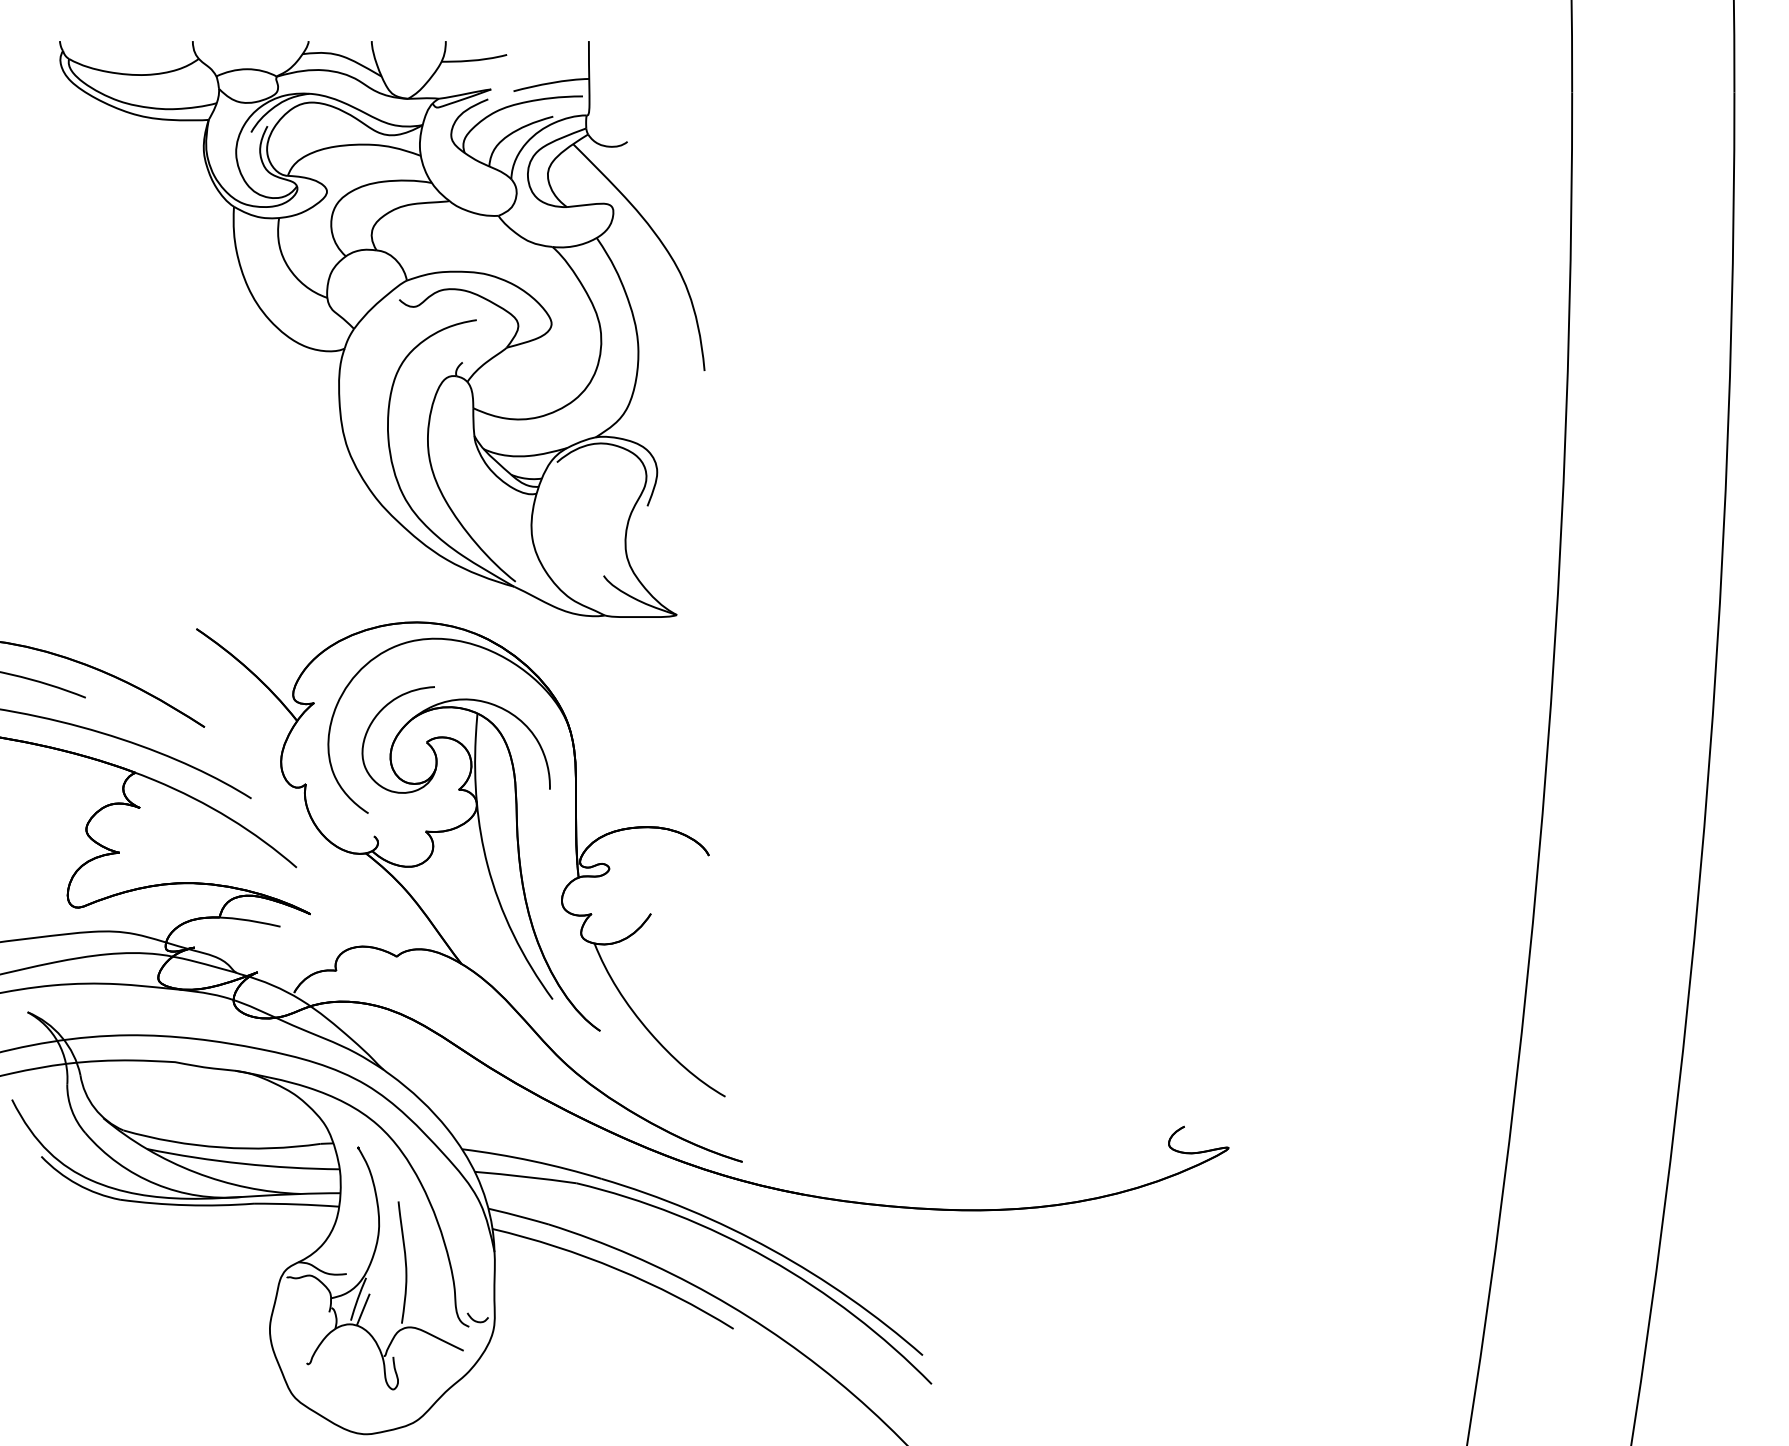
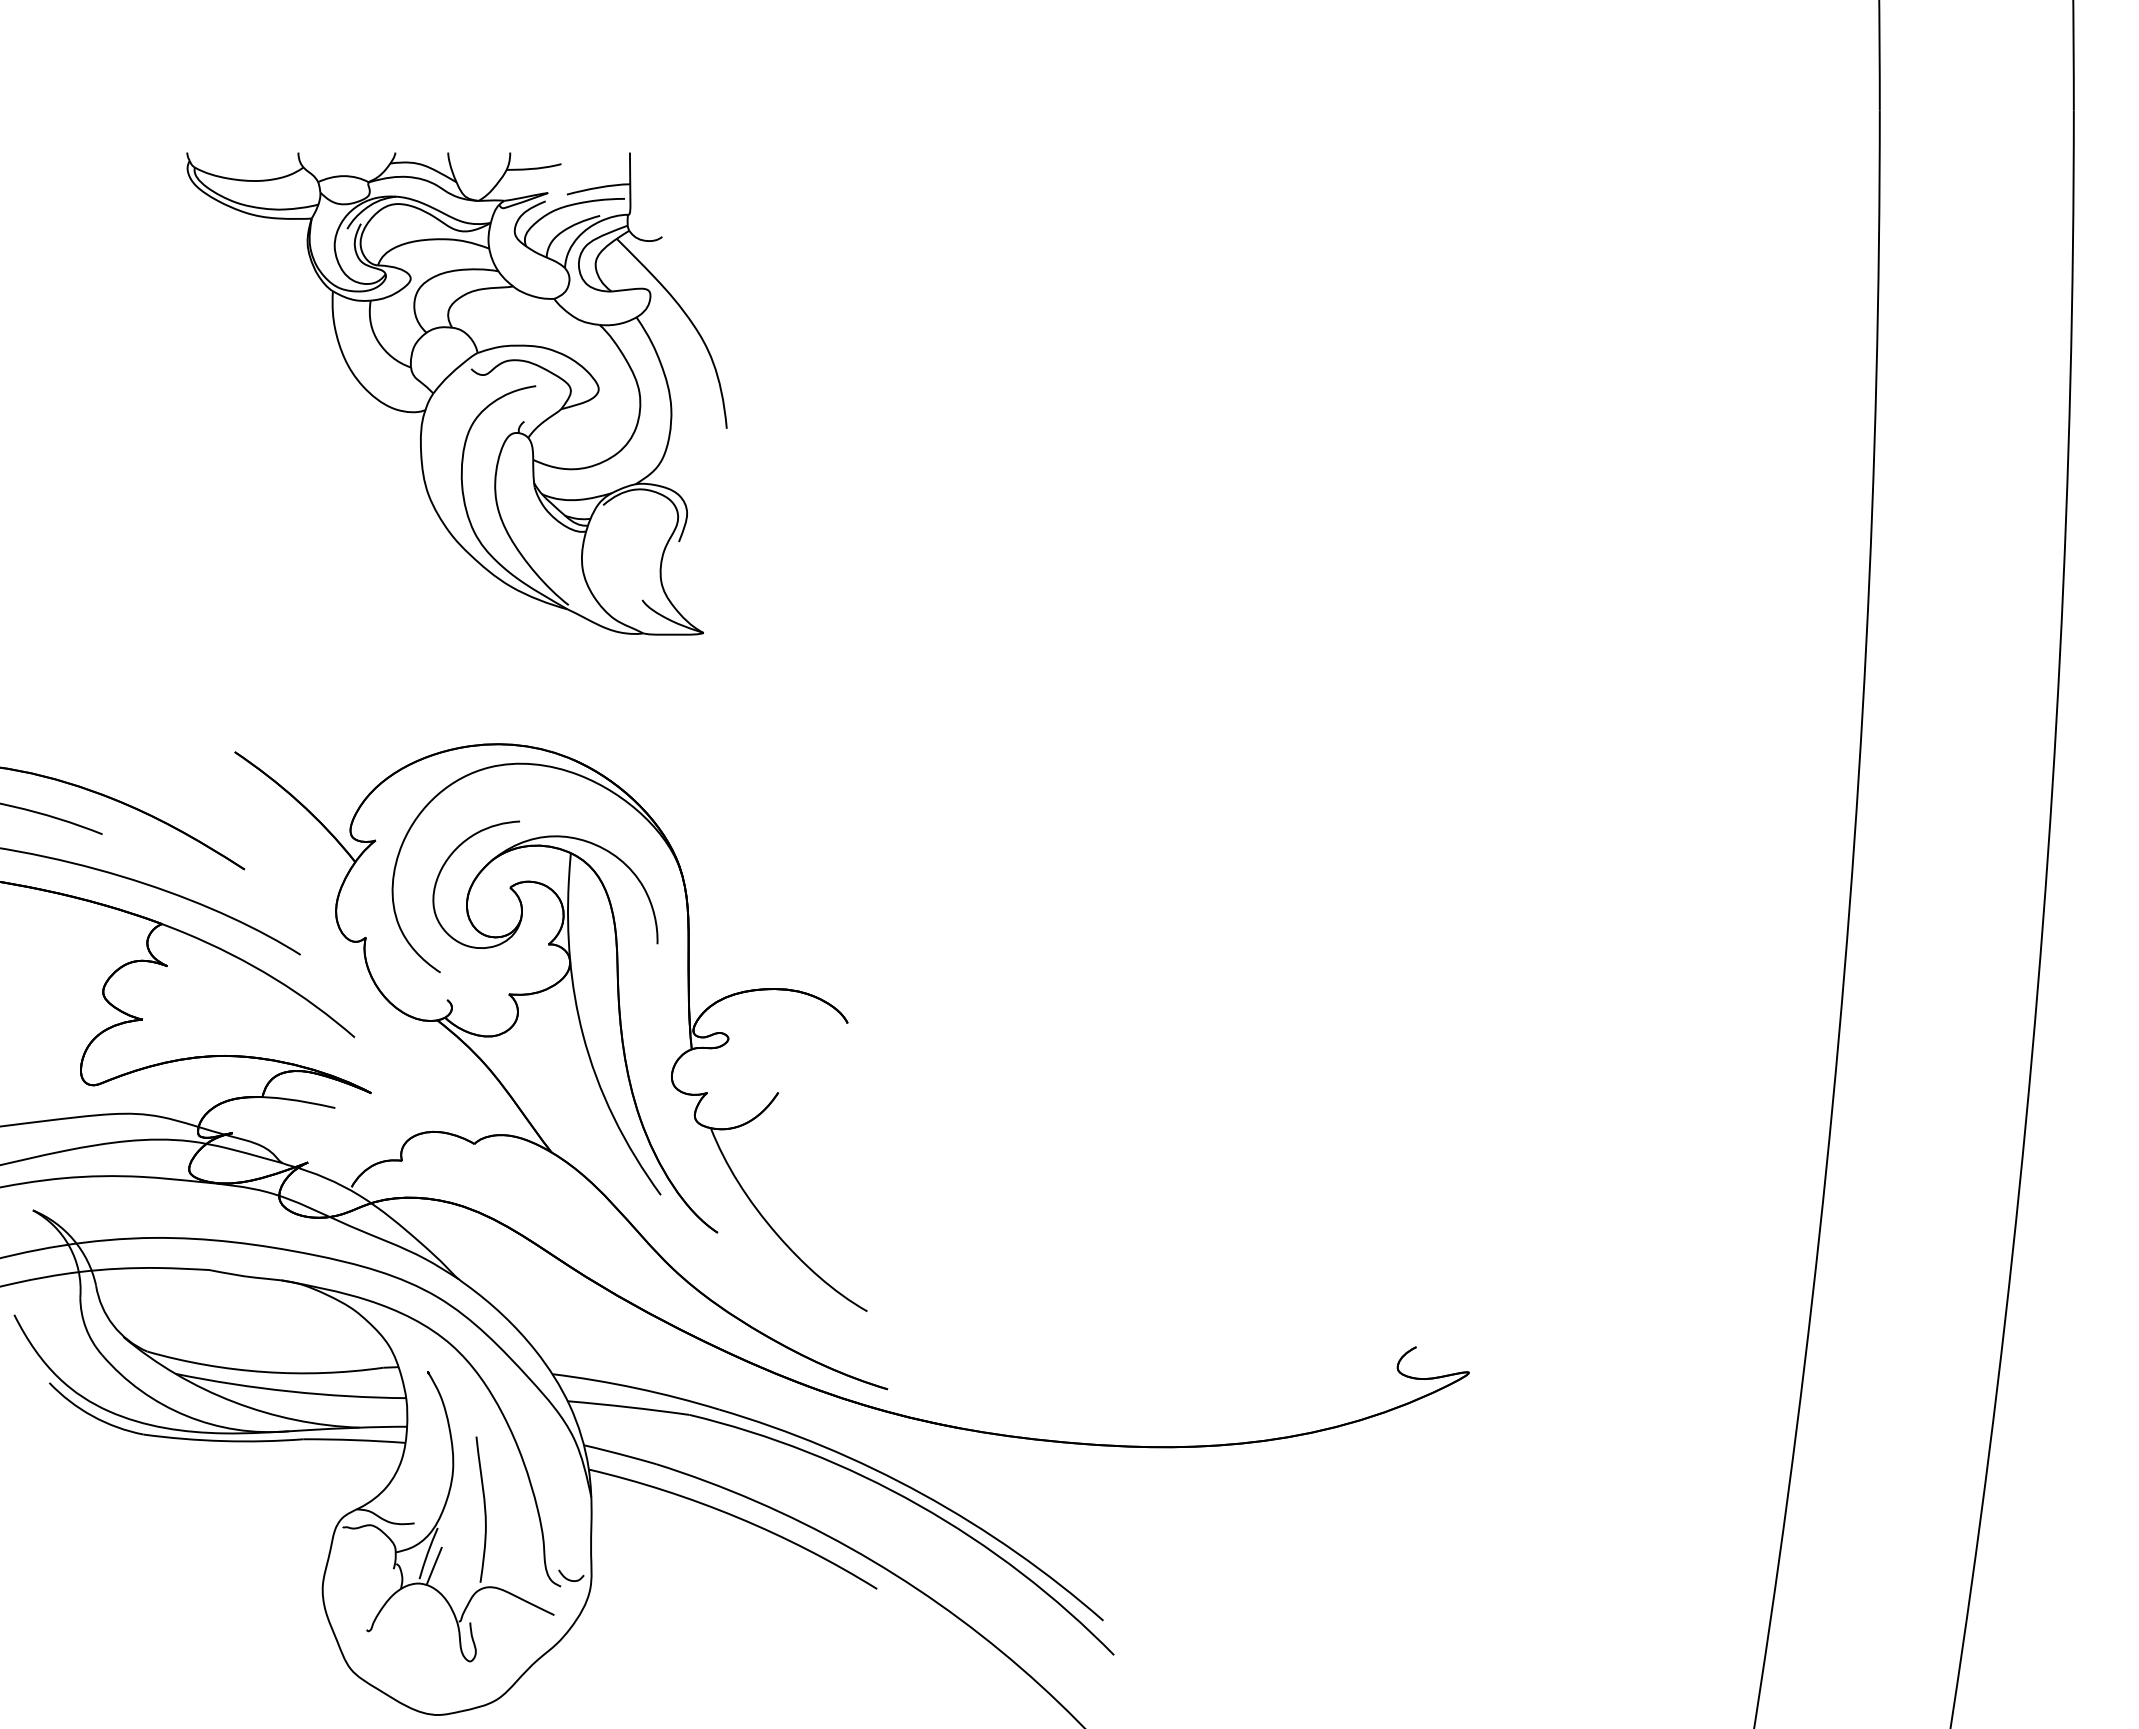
part: (381, 329) -> (456, 393), size x0.7

